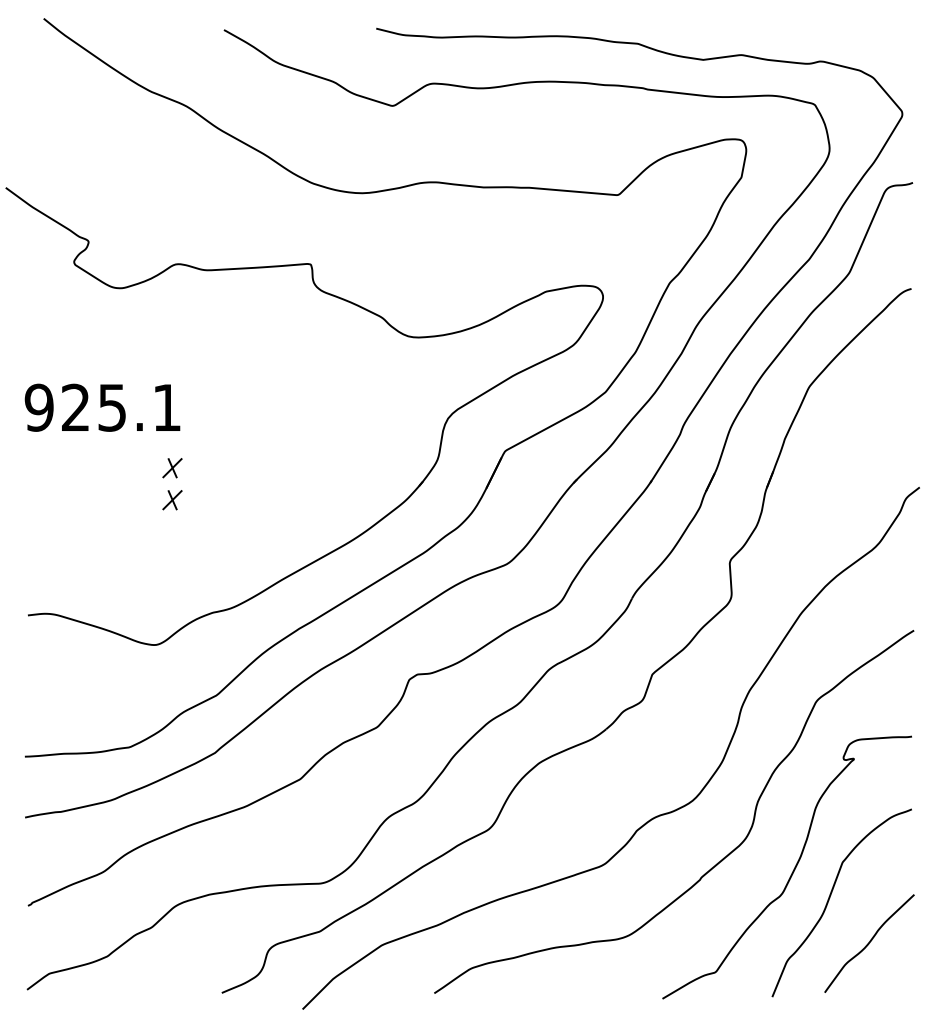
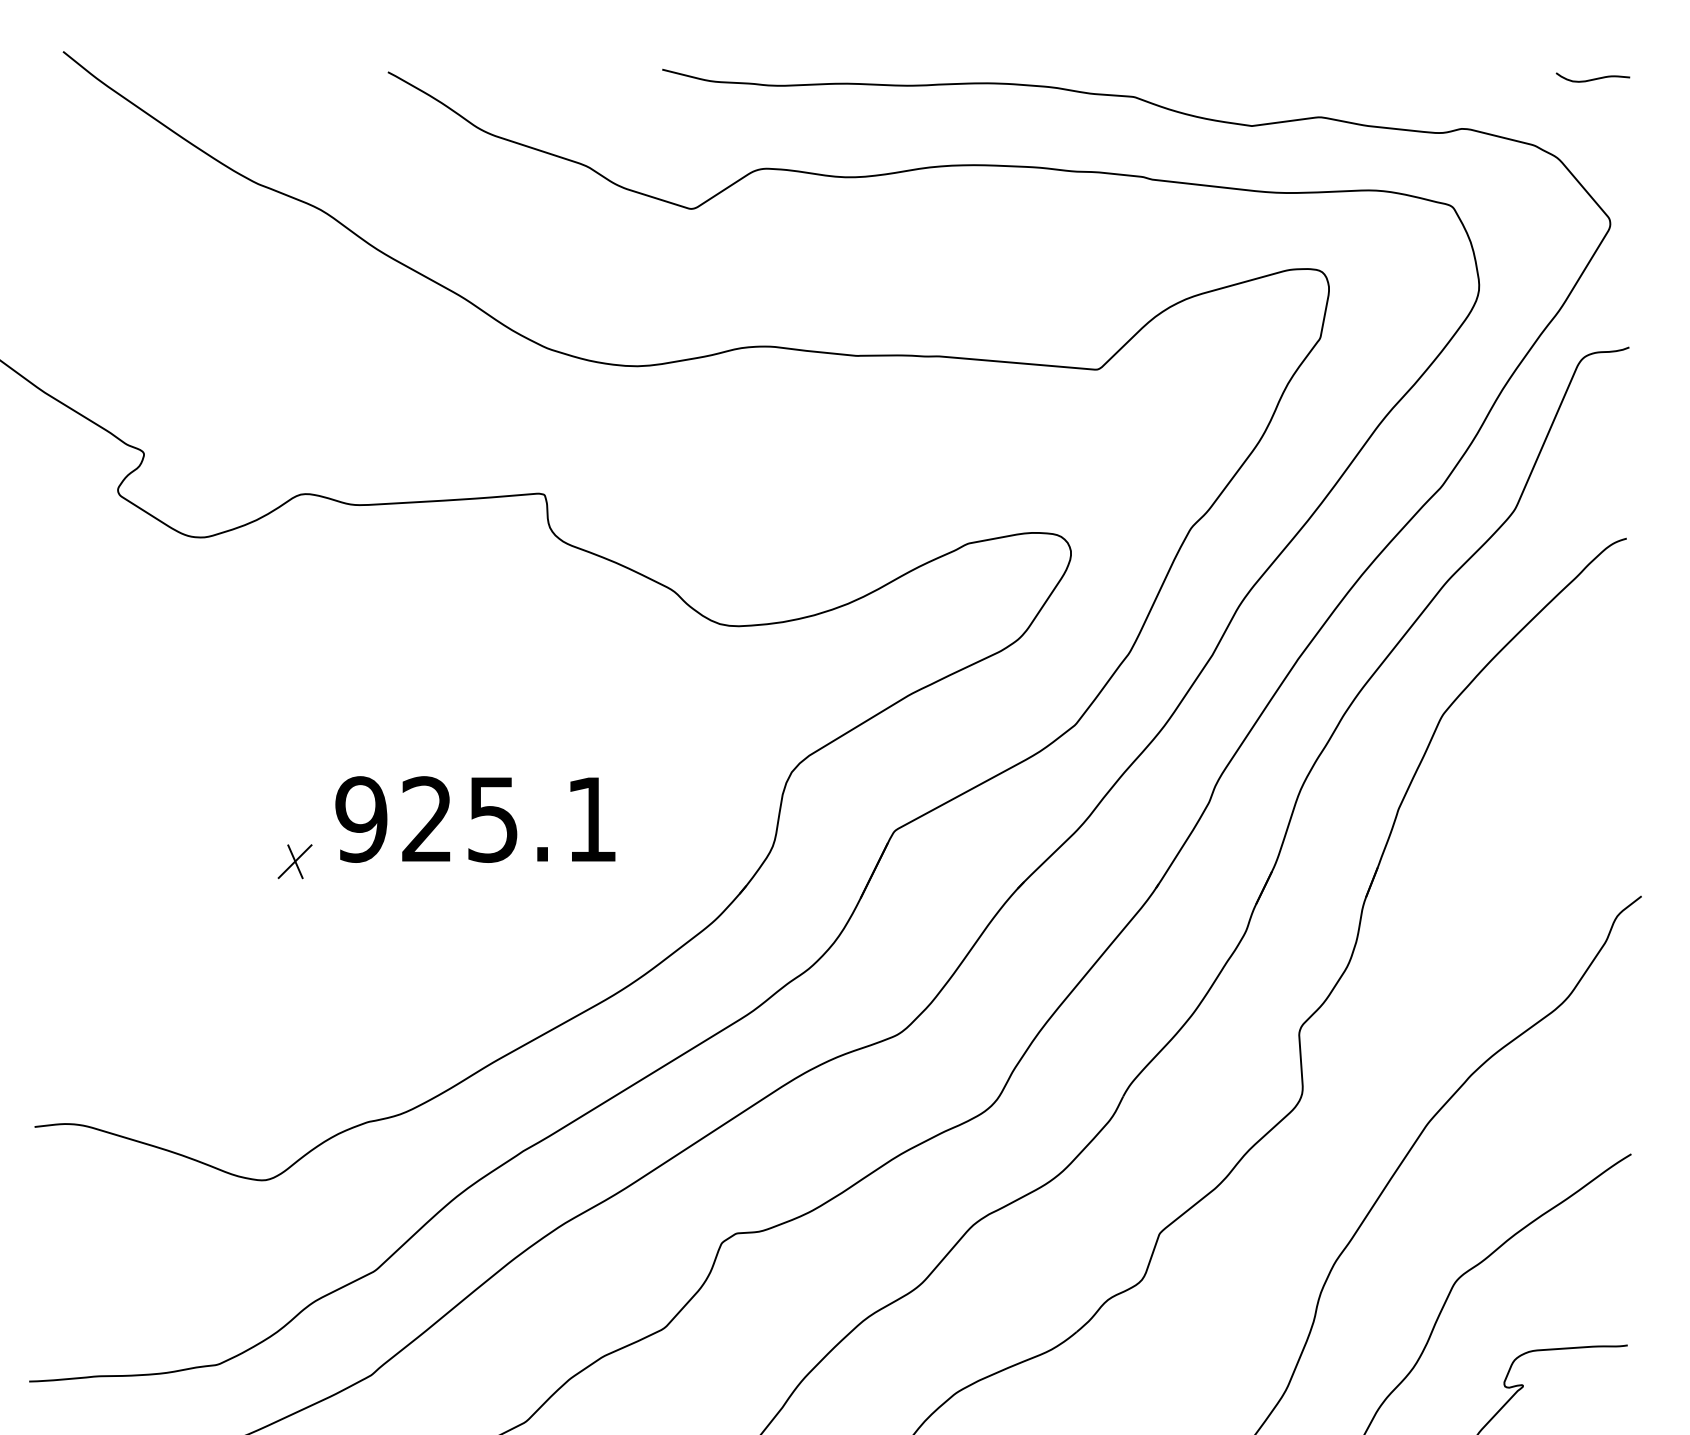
curve: (892, 33) -> (1592, 78), added
text: (102, 407) -> (475, 819), moved
part: (172, 500) -> (295, 919), removed

